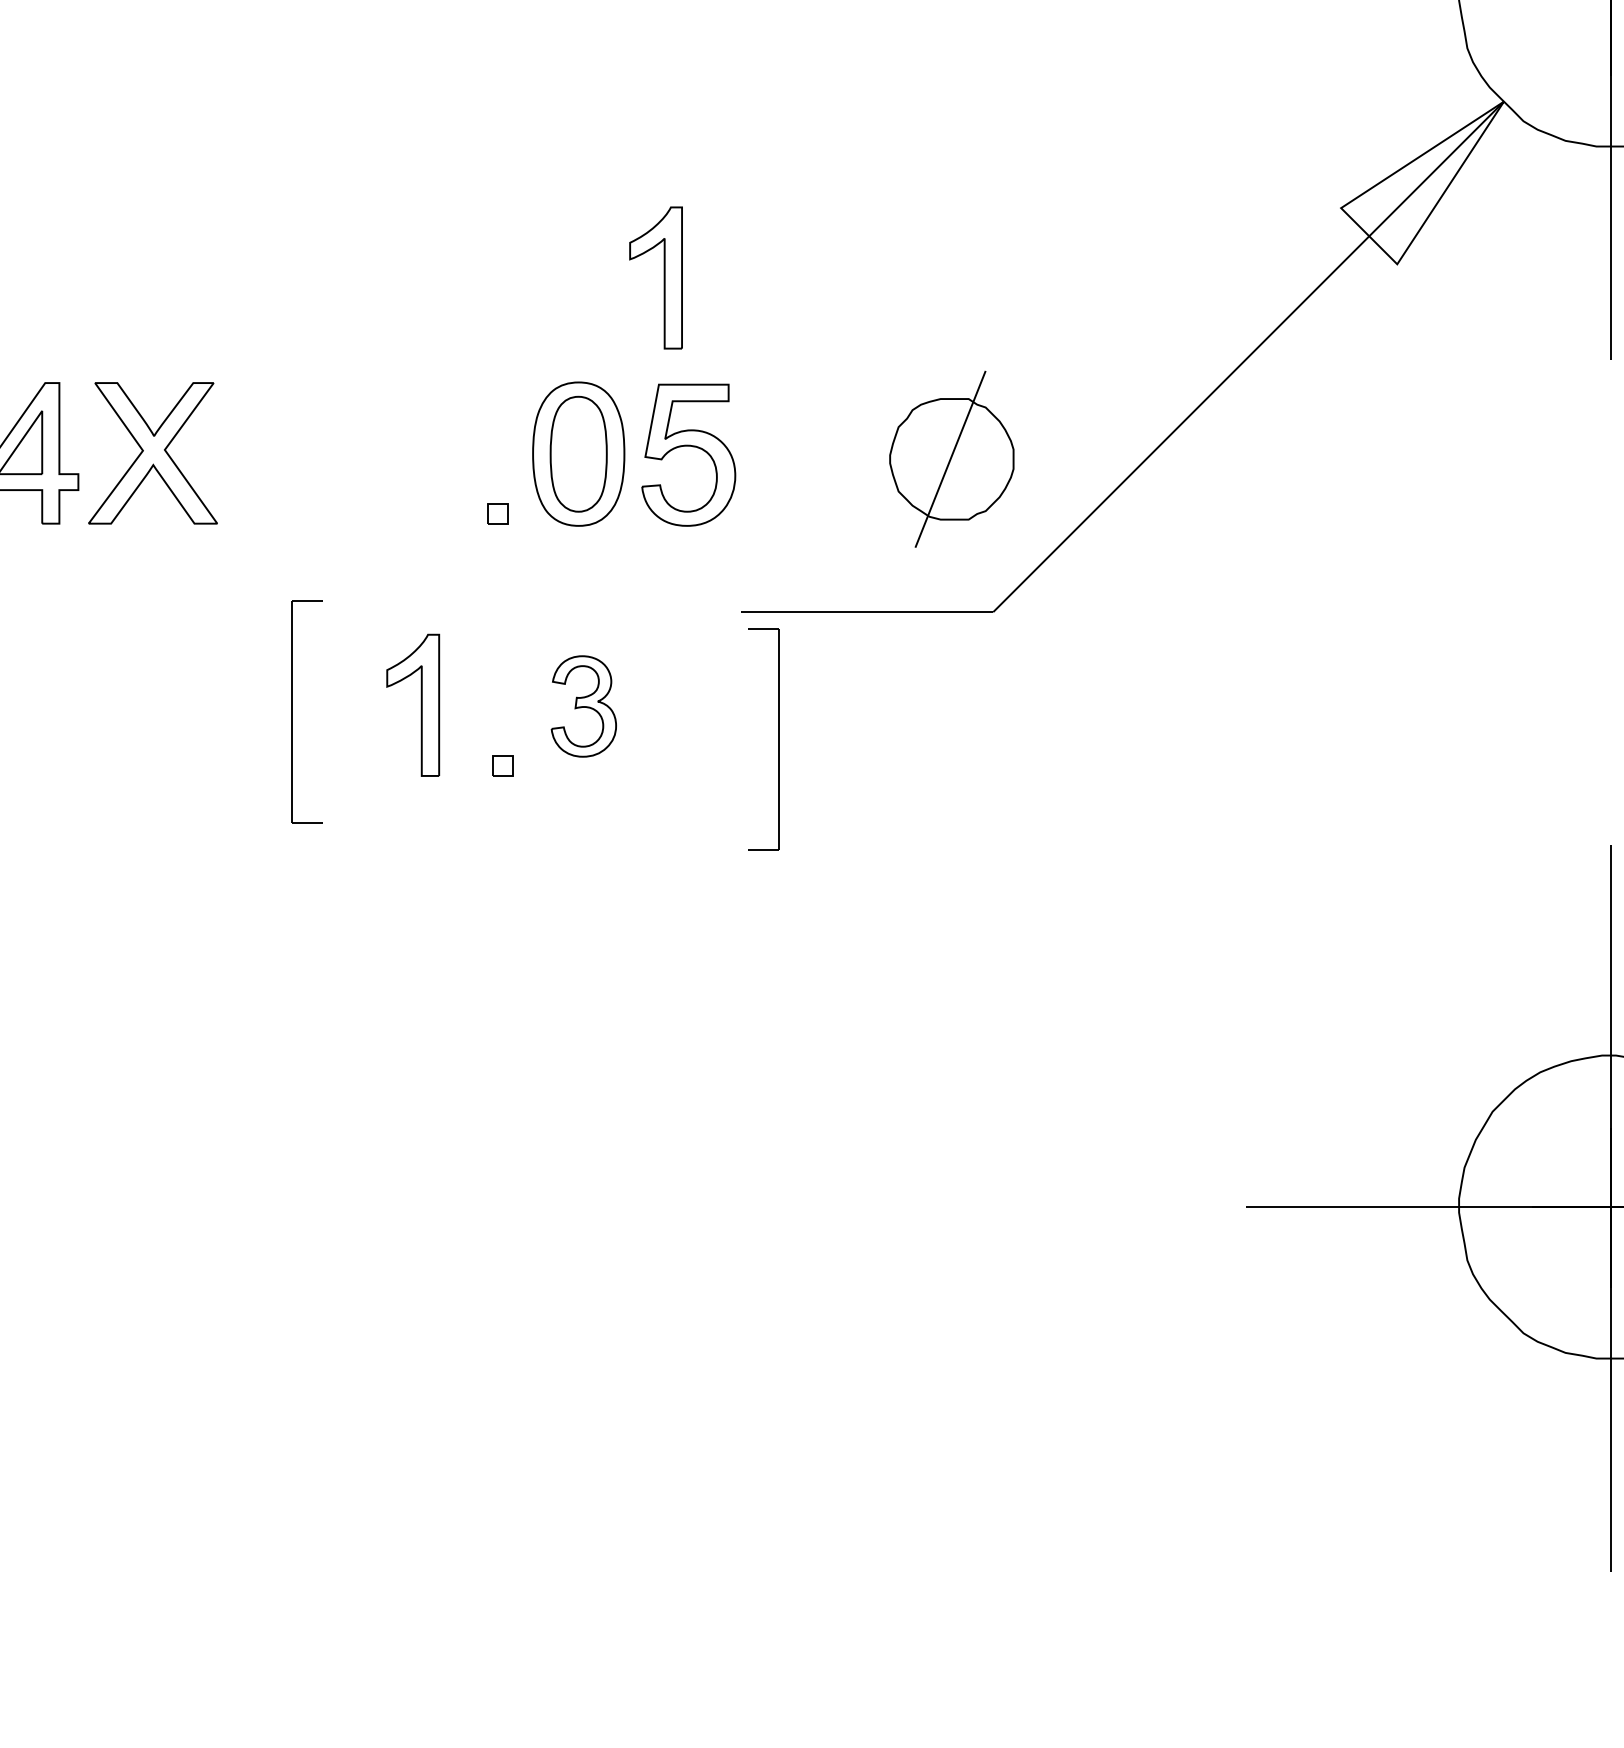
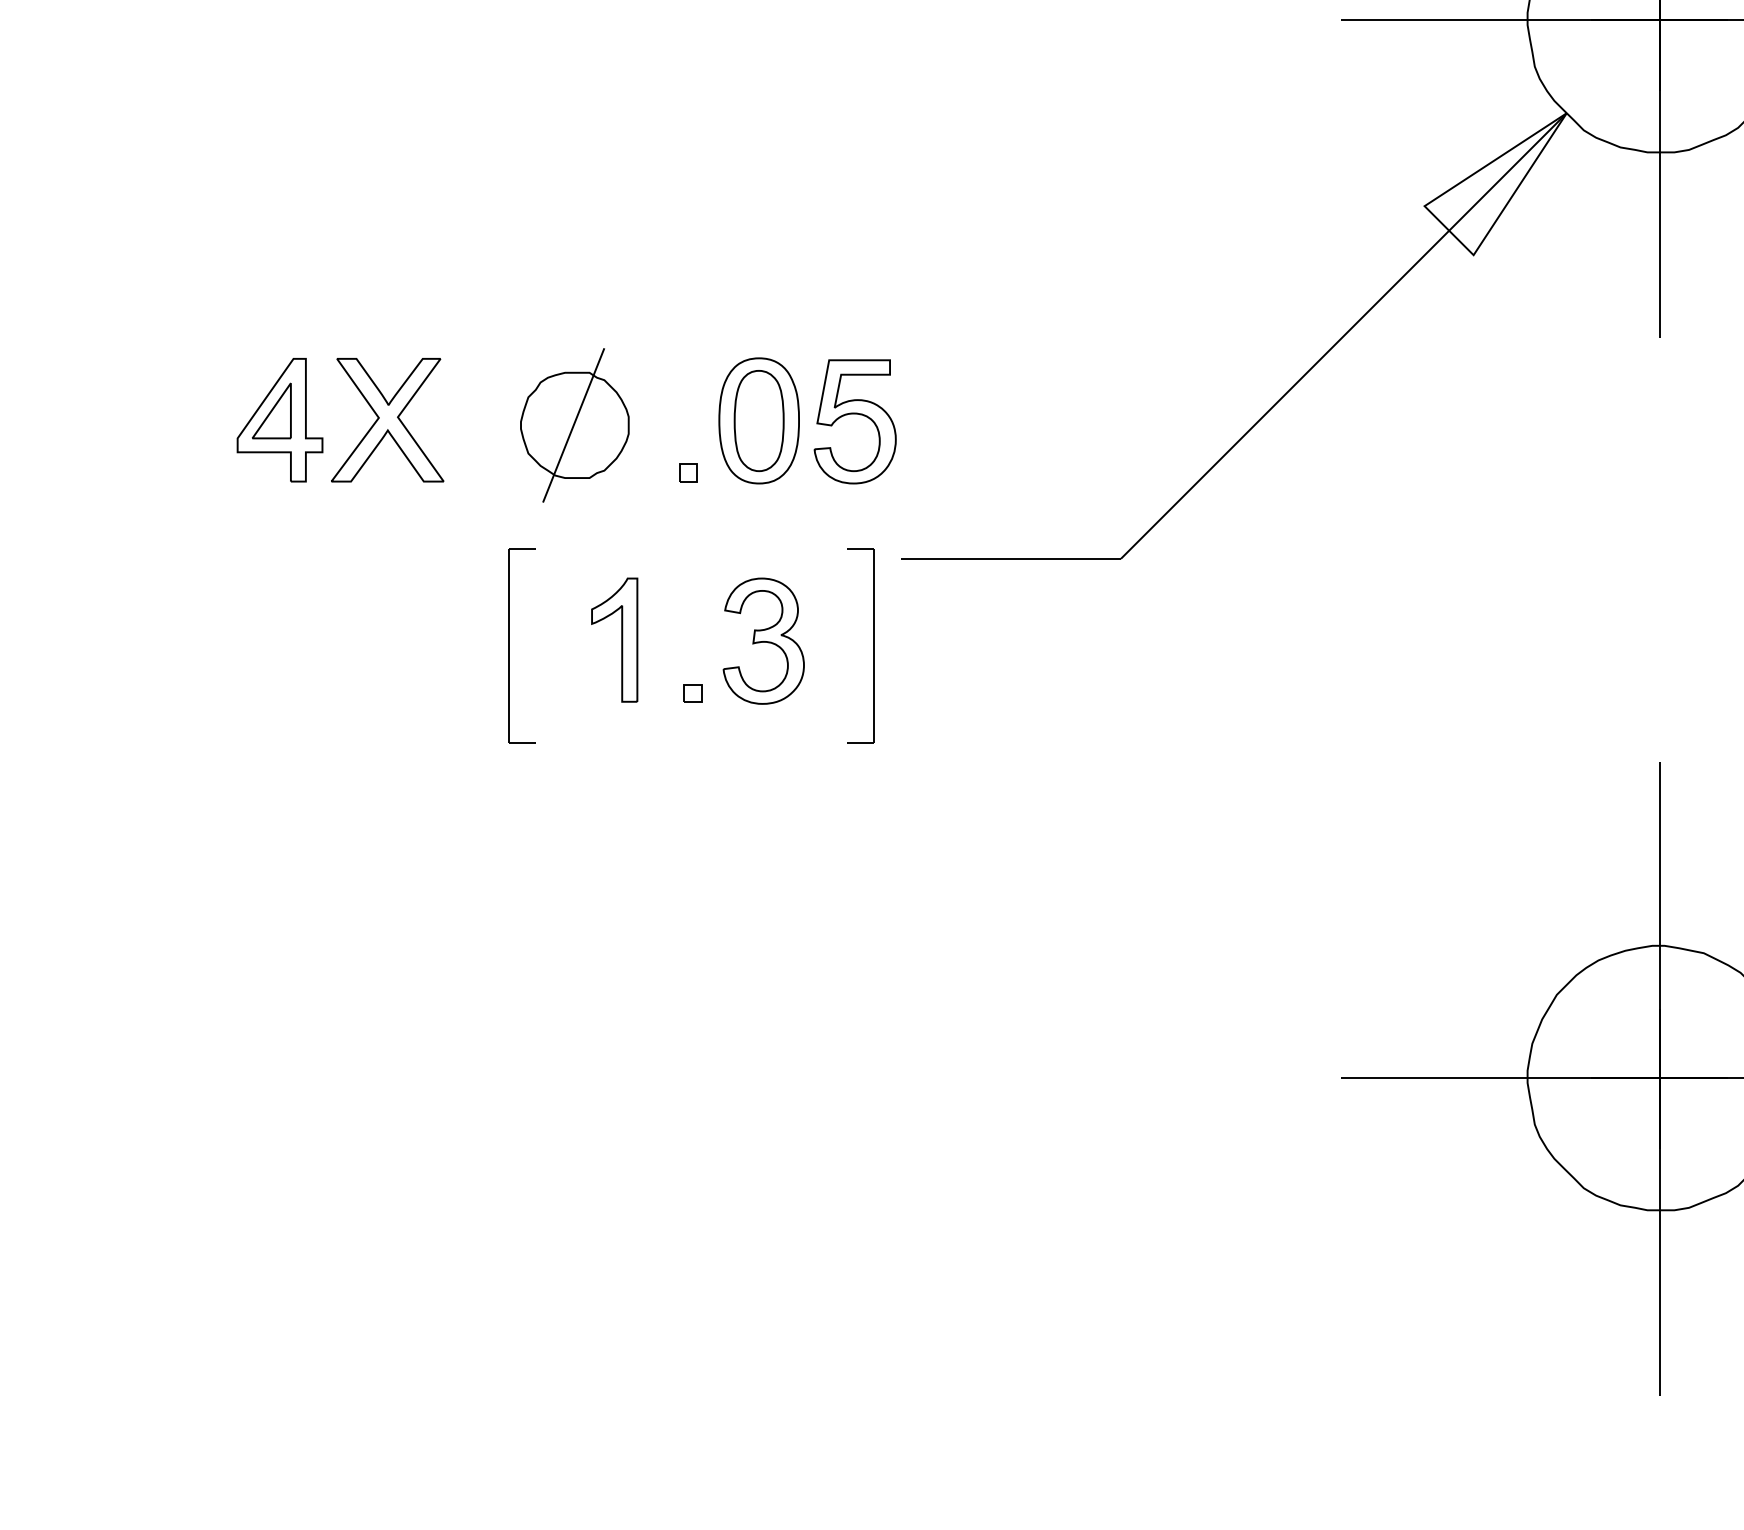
part: (663, 277) -> (833, 266), removed
part: (951, 459) -> (574, 425), moved
part: (583, 705) -> (763, 640), size x1.43
part: (778, 738) -> (873, 645), moved

